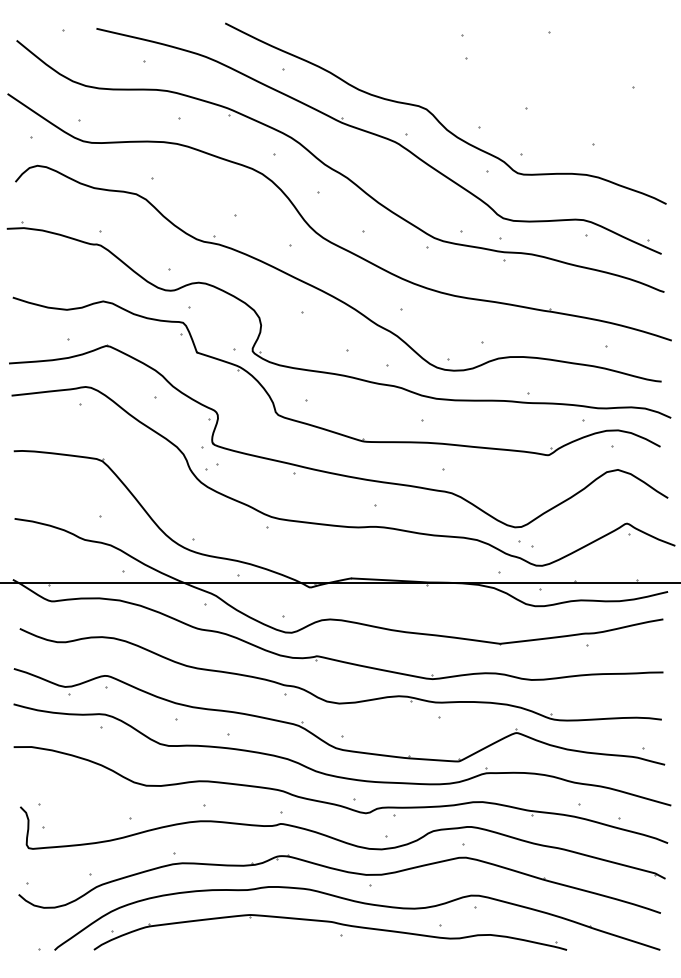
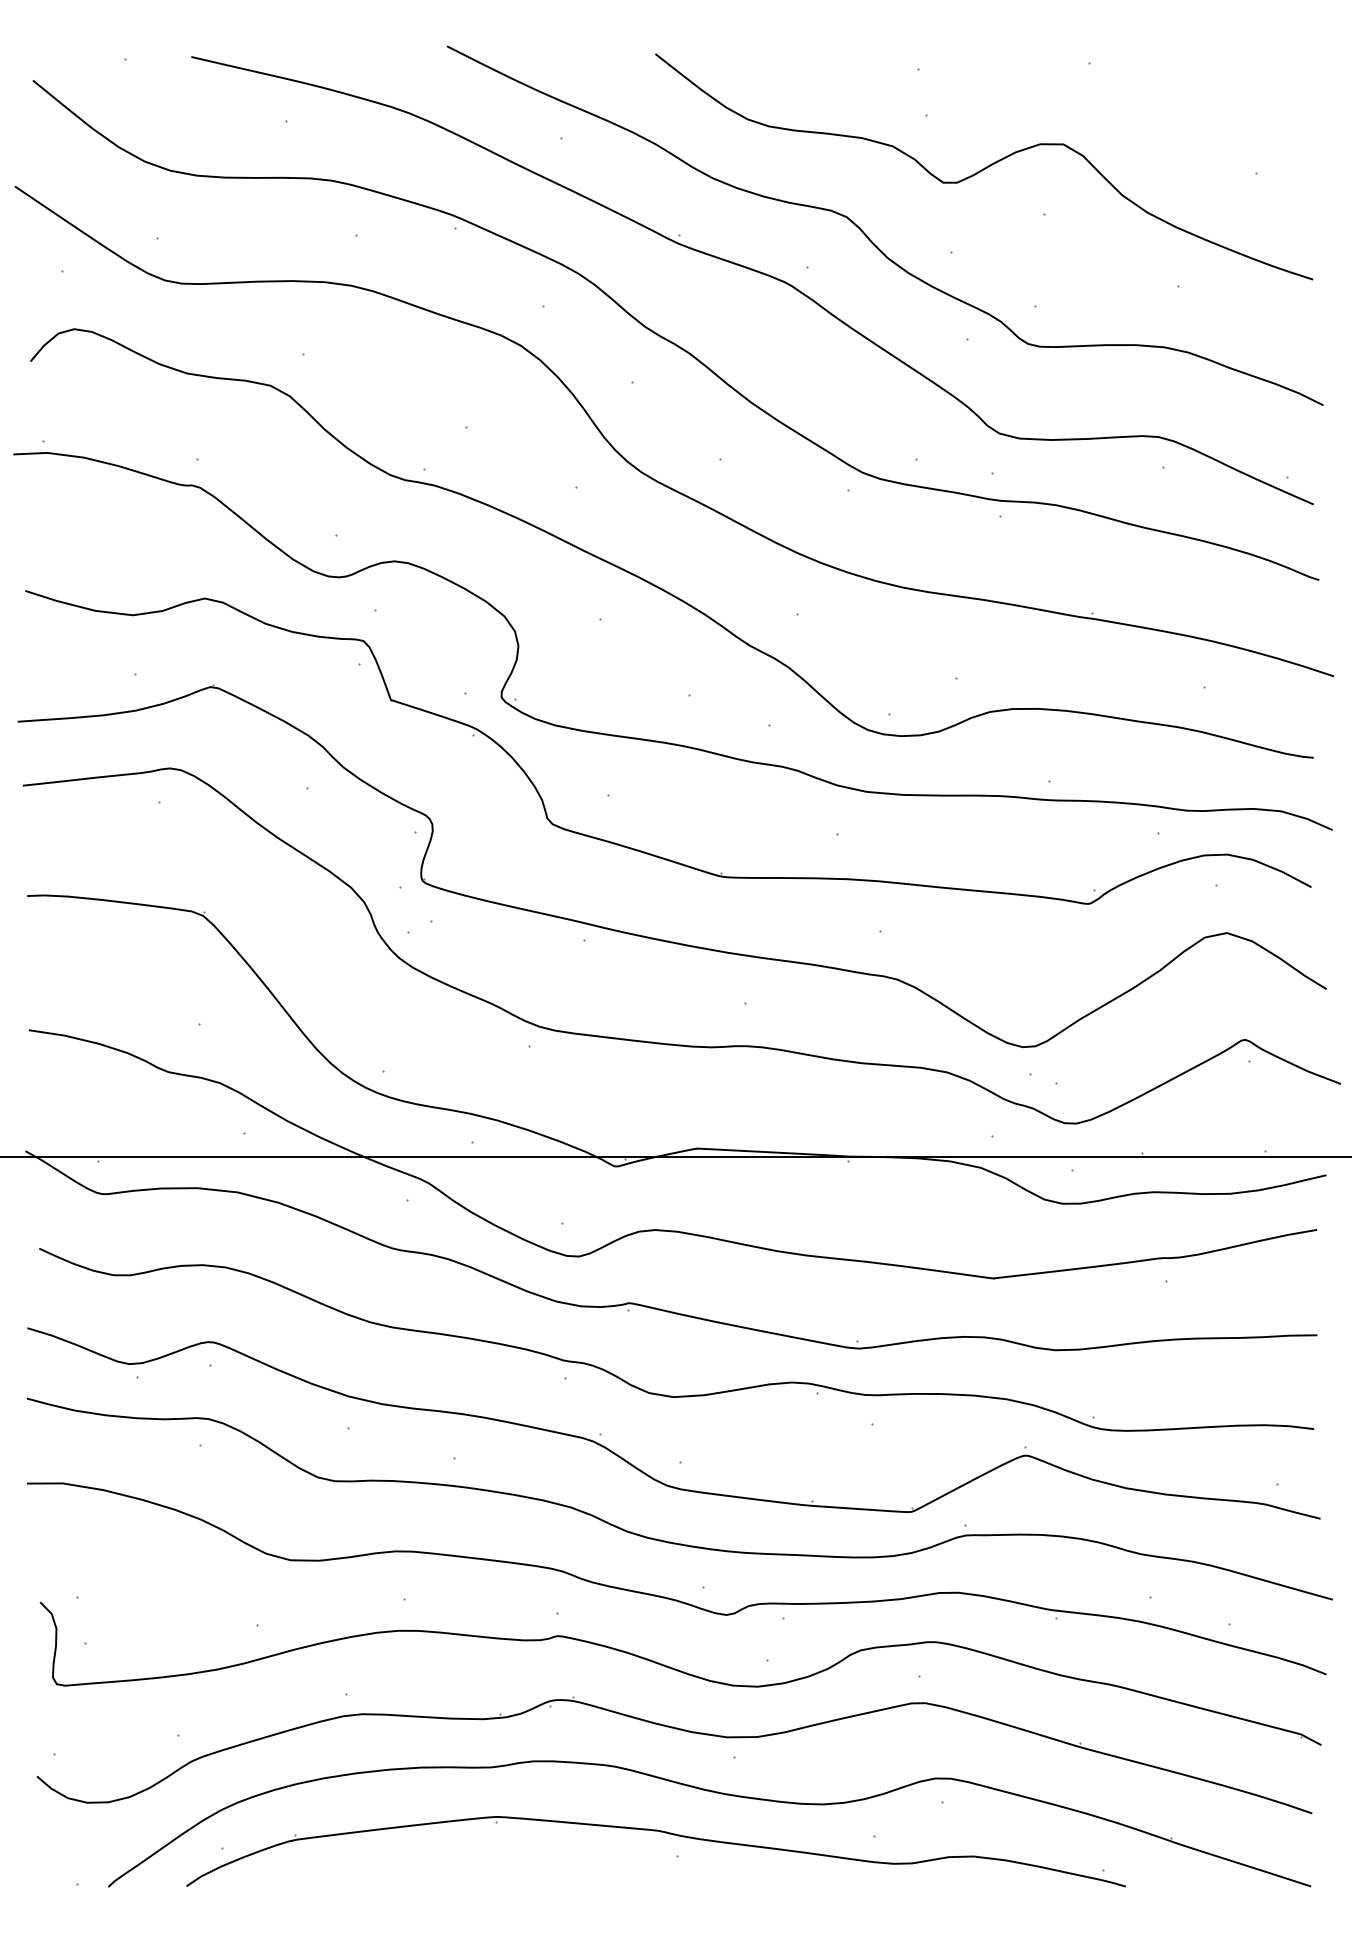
curve: (496, 83) -> (985, 165), added

